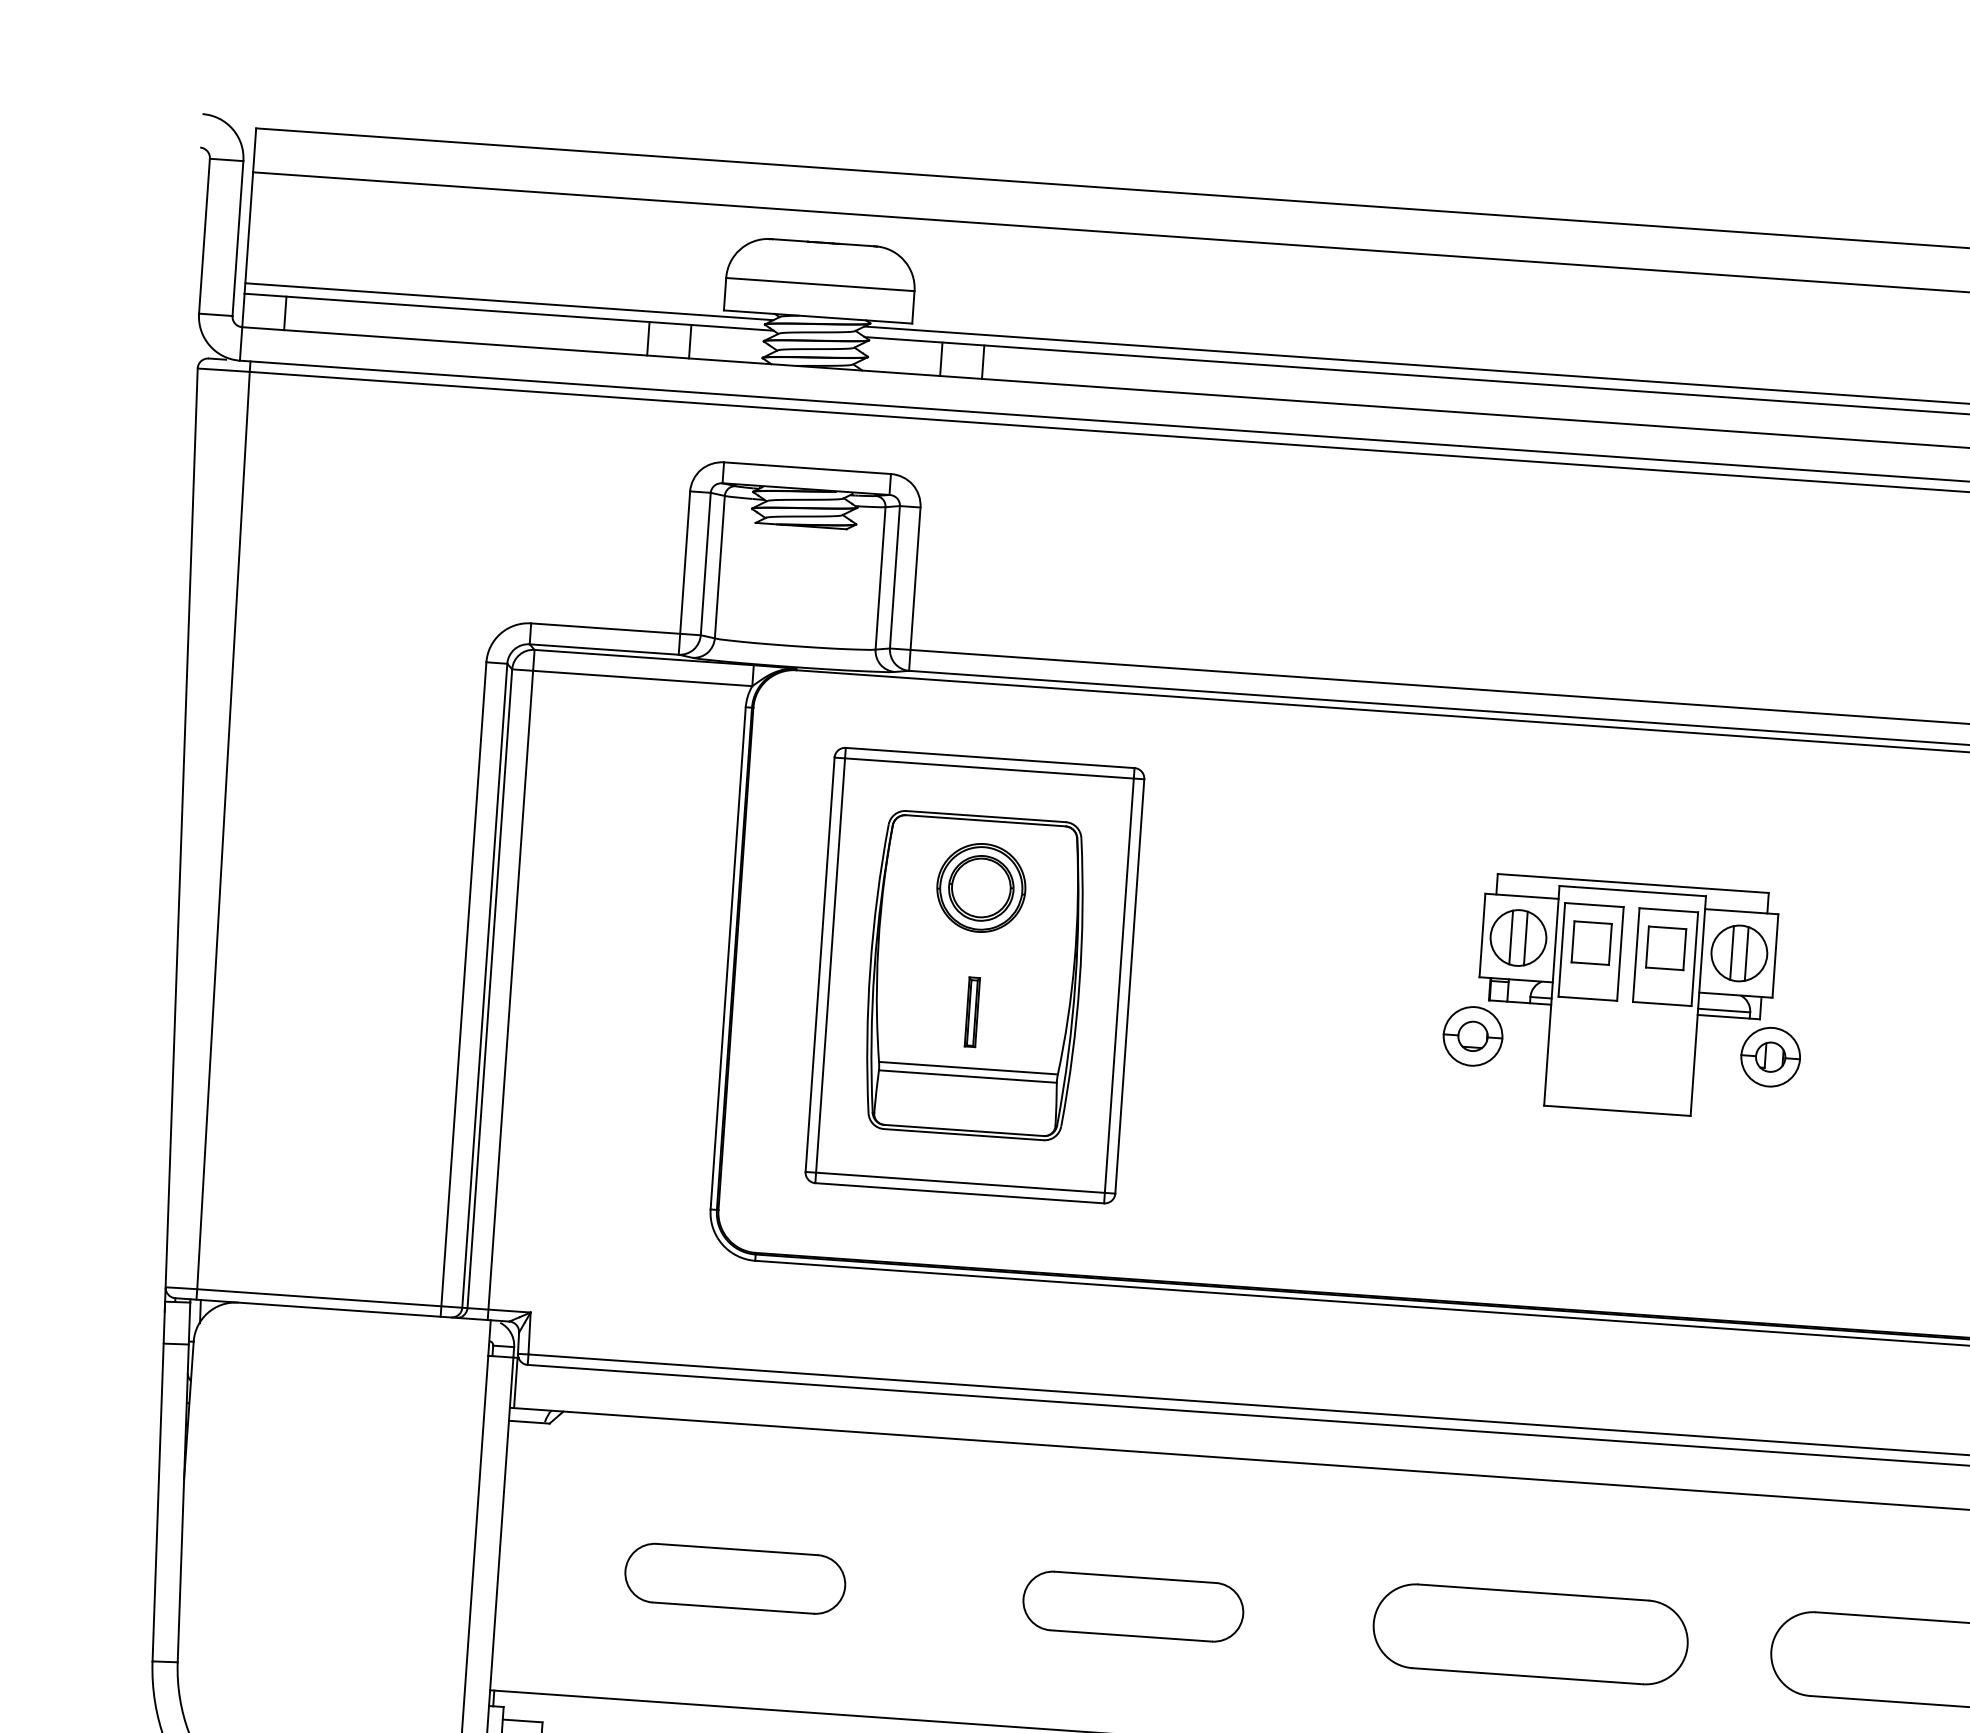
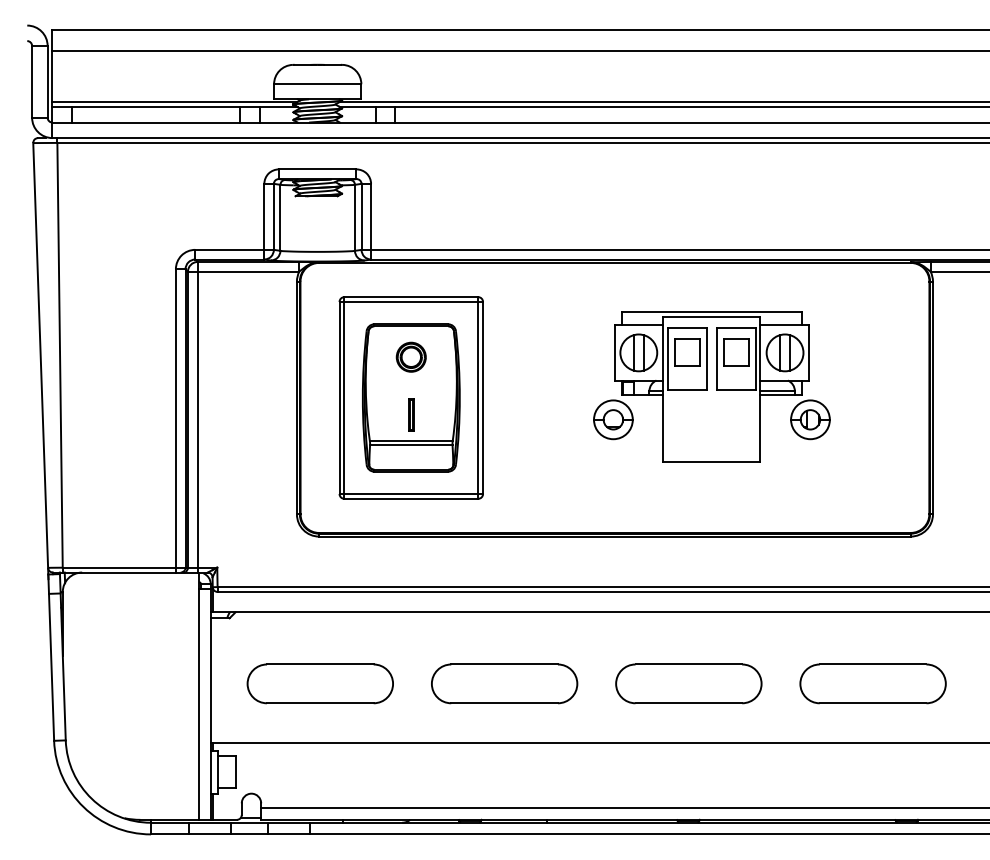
part: (979, 885) -> (410, 356), size x0.71
part: (1624, 996) -> (711, 386), size x1.43
part: (733, 1577) -> (319, 683), size x1.43
part: (1132, 1605) -> (504, 683), size x1.43

